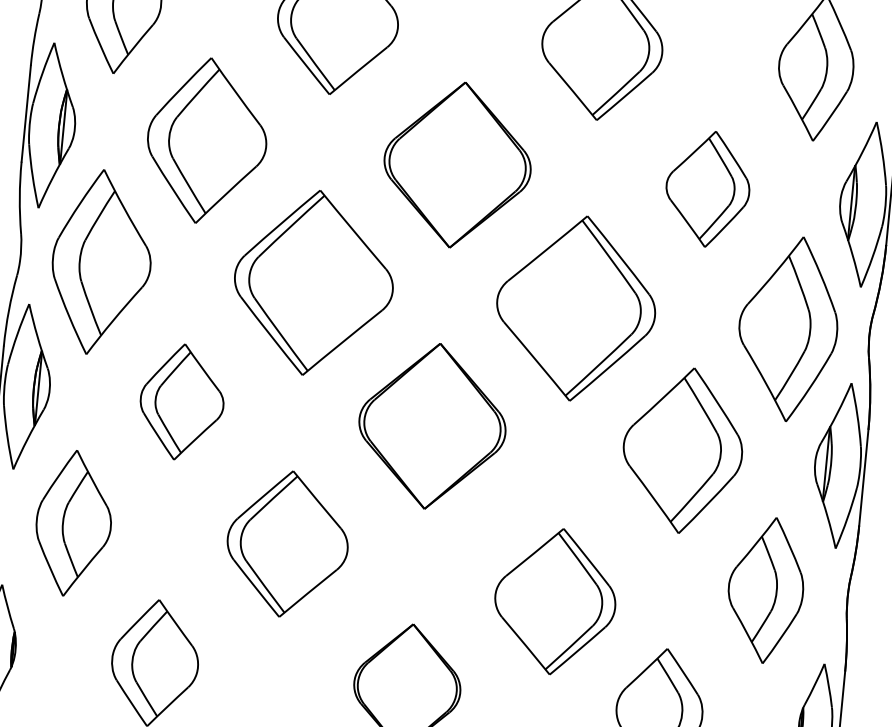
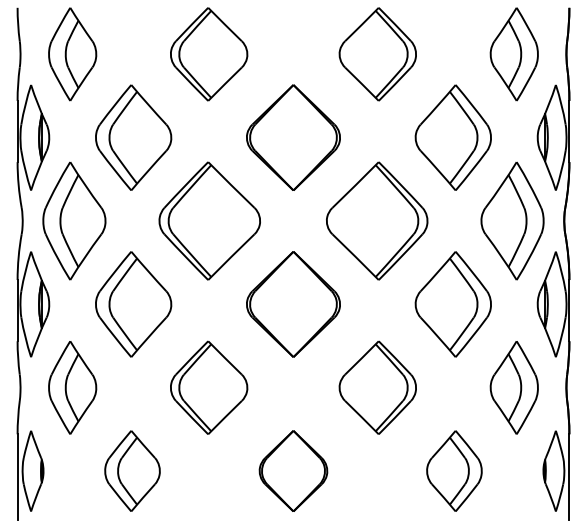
part: (706, 188) -> (452, 137), size x1.43
part: (181, 402) -> (133, 304), size x1.43
part: (554, 601) -> (377, 387), moved

